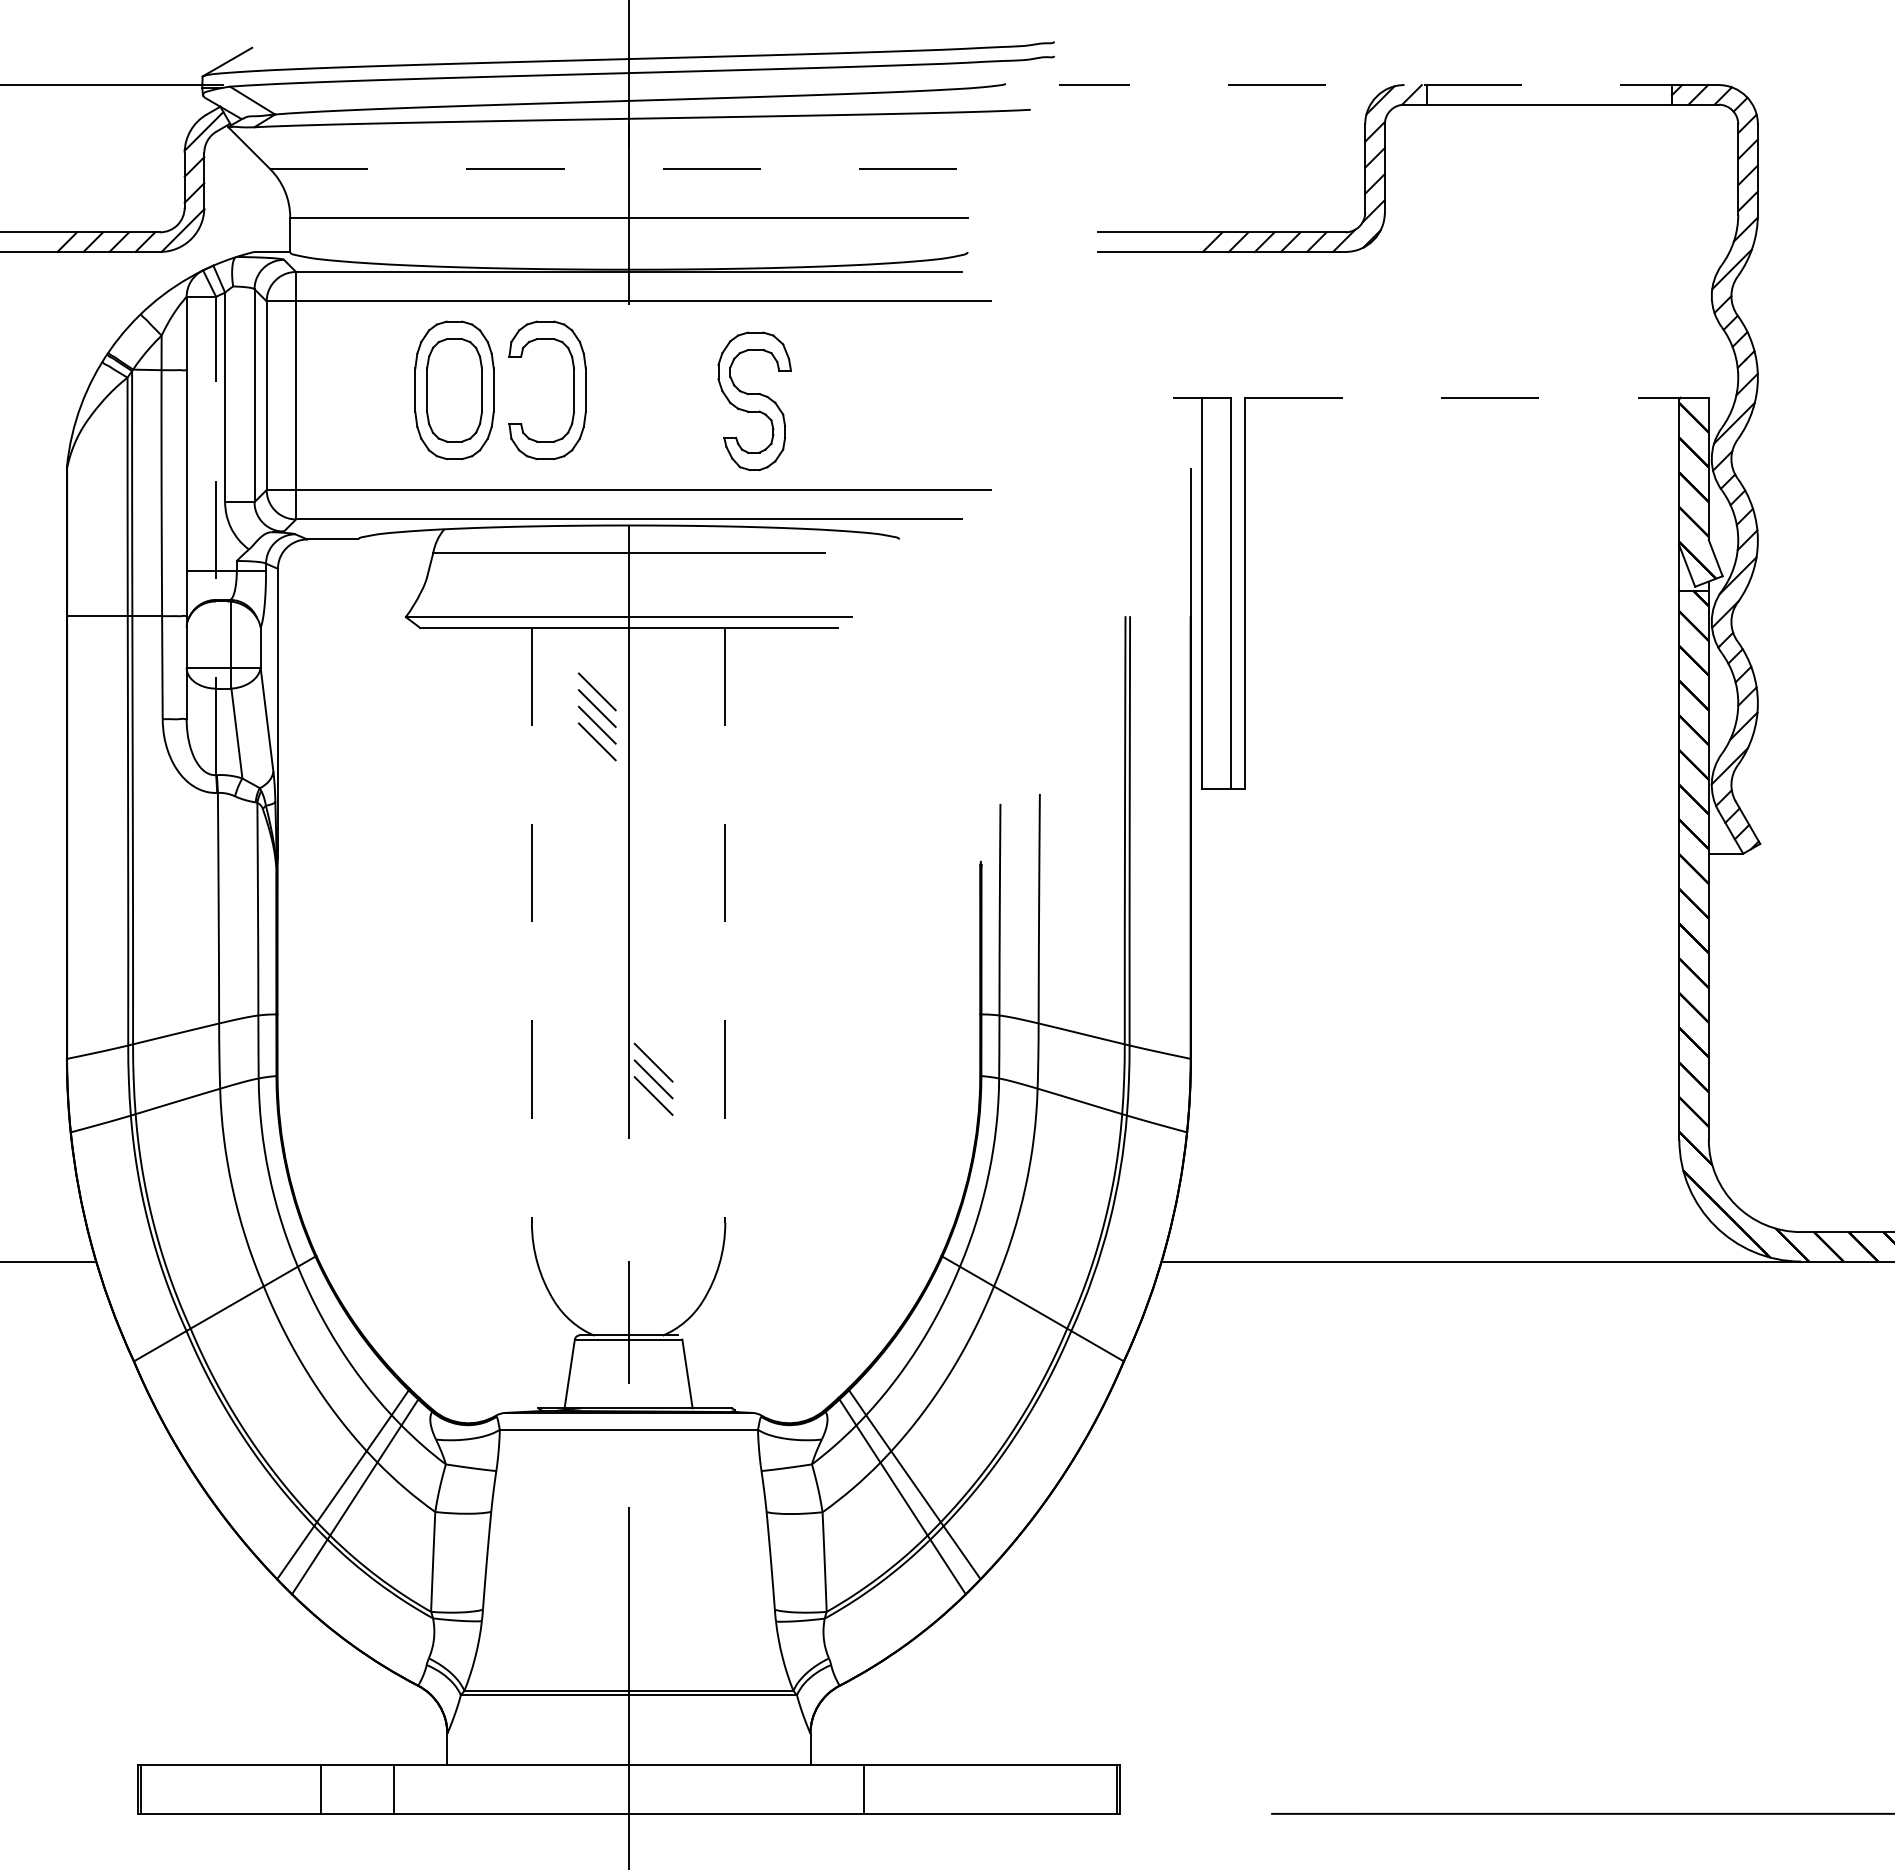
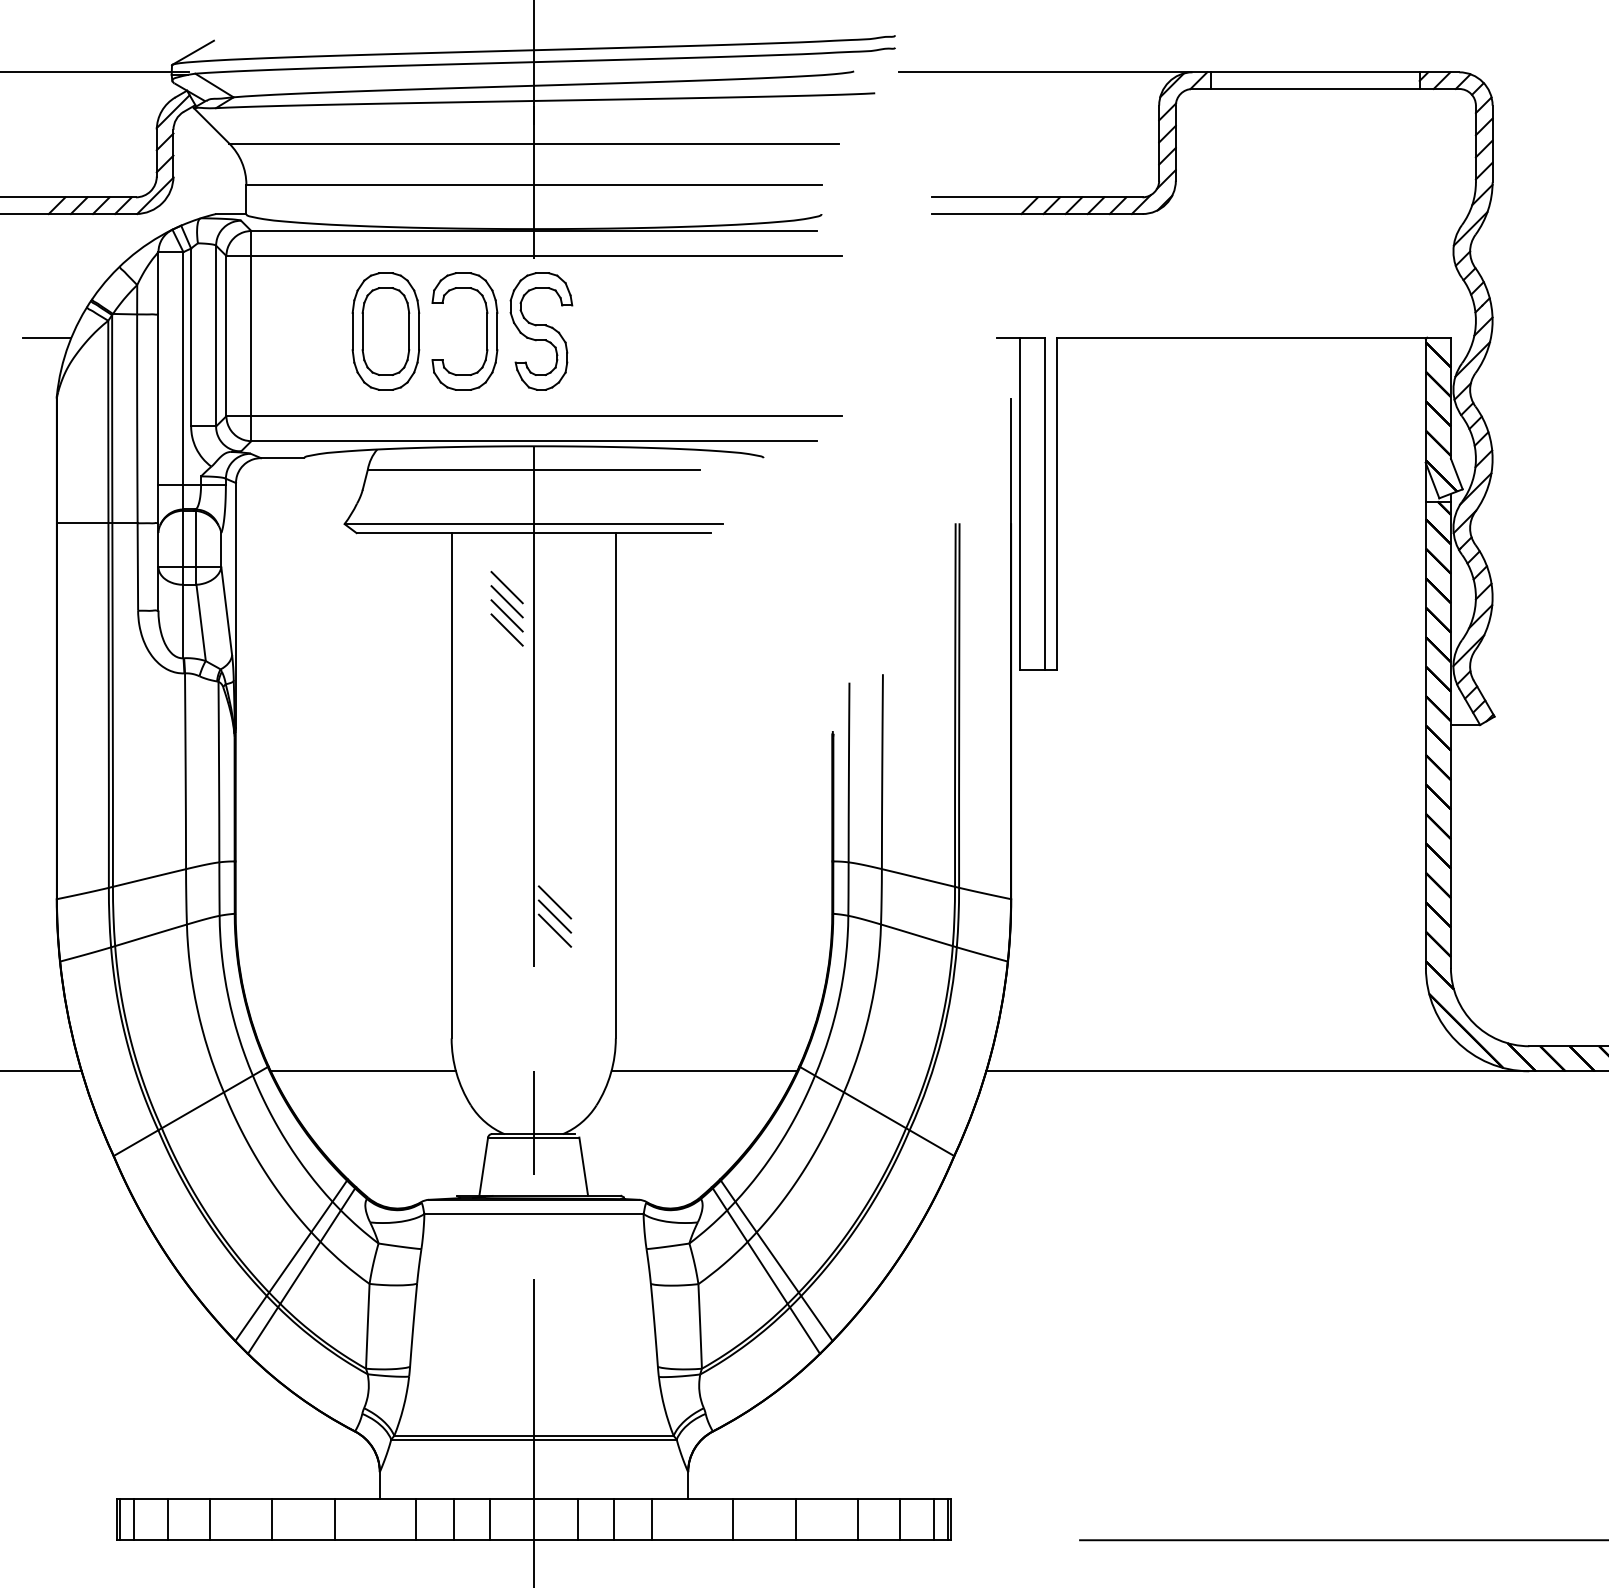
line: (1388, 85) -> (1178, 72), dashed -> solid
line: (628, 169) -> (533, 144), dashed -> solid
line: (55, 397) -> (47, 337), added
line: (1476, 397) -> (1253, 337), dashed -> solid
part: (754, 401) -> (541, 331), moved
line: (216, 535) -> (183, 454), dashed -> solid
line: (531, 925) -> (451, 785), dashed -> solid
line: (725, 925) -> (615, 785), dashed -> solid
line: (428, 1261) -> (363, 1071), added
line: (829, 1261) -> (704, 1071), added
line: (158, 1788) -> (134, 1518), added
line: (197, 1788) -> (167, 1518), added
line: (247, 1788) -> (210, 1518), added
line: (490, 1788) -> (416, 1518), added
line: (534, 1788) -> (453, 1518), added
line: (576, 1788) -> (489, 1518), added
line: (680, 1788) -> (577, 1518), added
line: (723, 1788) -> (614, 1518), added
line: (767, 1788) -> (651, 1518), added
line: (937, 1788) -> (796, 1518), added
line: (1010, 1788) -> (857, 1518), added
line: (1059, 1788) -> (899, 1518), added
line: (1099, 1788) -> (933, 1518), added

